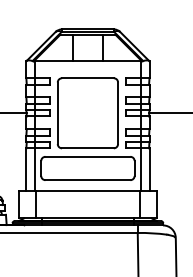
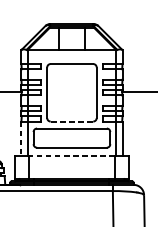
line: (87, 148) -> (71, 121), solid -> dashed
line: (26, 170) -> (21, 139), solid -> dashed
line: (87, 190) -> (71, 156), solid -> dashed

